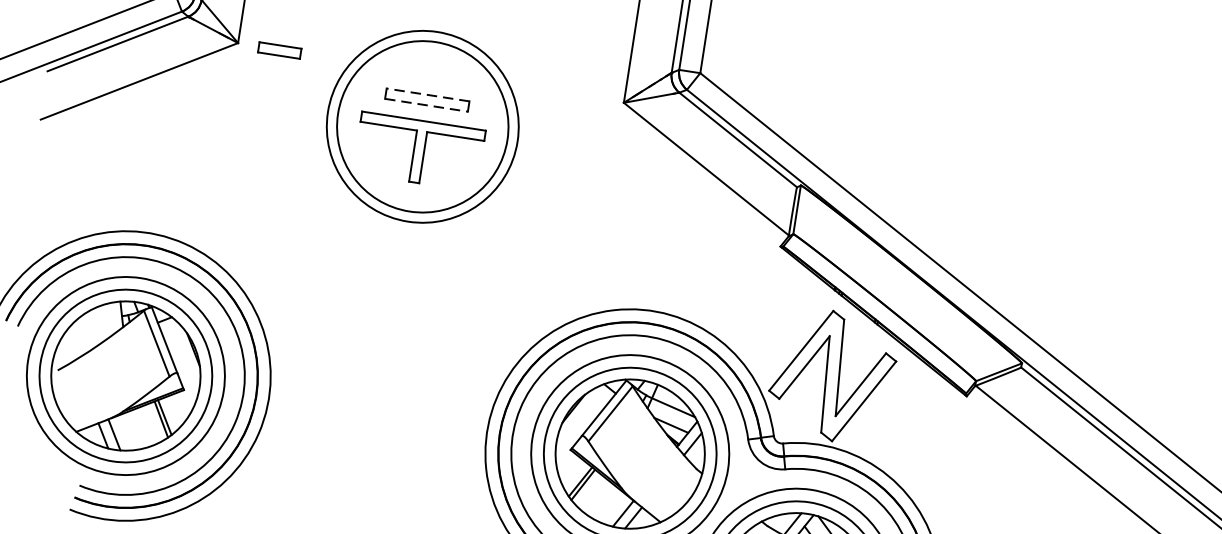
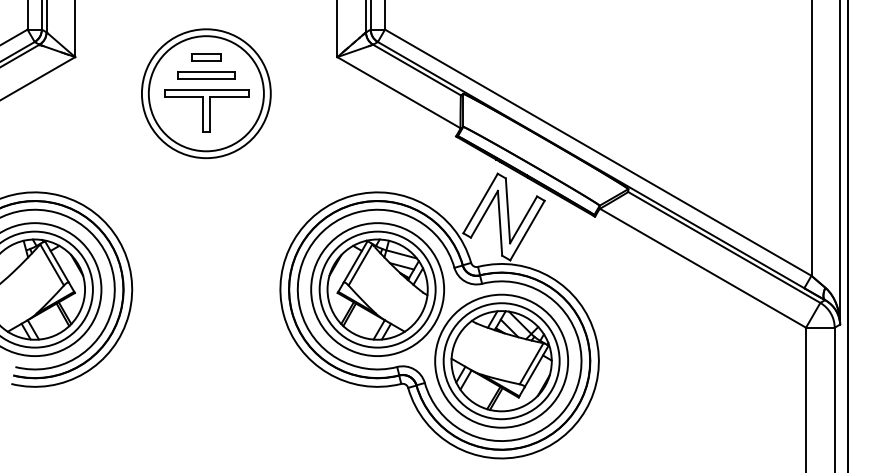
part: (279, 50) -> (206, 57), moved
line: (427, 95) -> (206, 72), dashed -> solid
line: (427, 106) -> (207, 79), dashed -> solid

